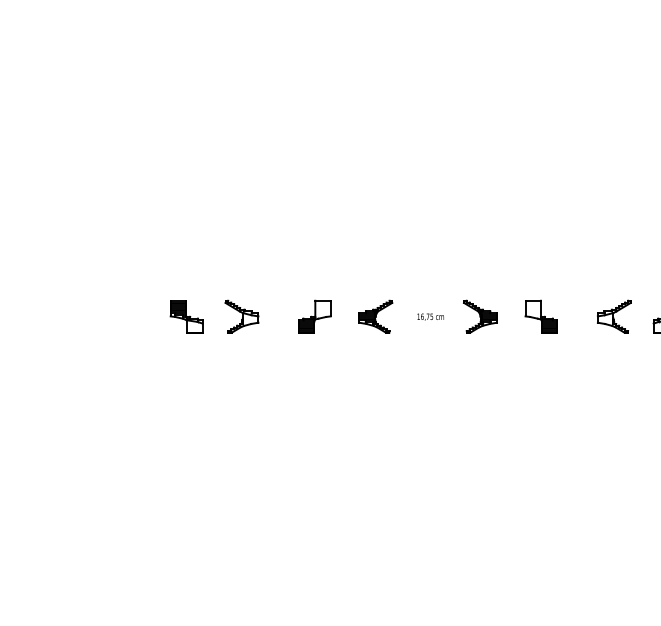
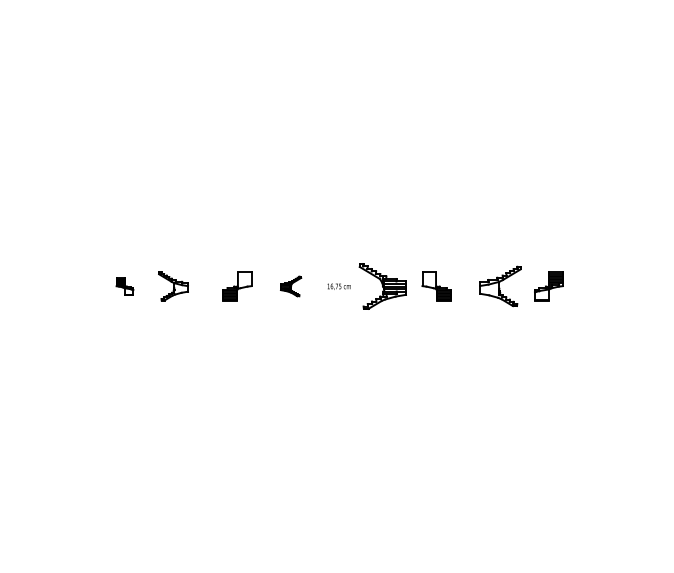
part: (186, 316) -> (124, 286), size x0.6
part: (375, 316) -> (290, 286), size x0.7
part: (479, 316) -> (382, 286), size x1.6
part: (614, 316) -> (500, 286), size x1.4

